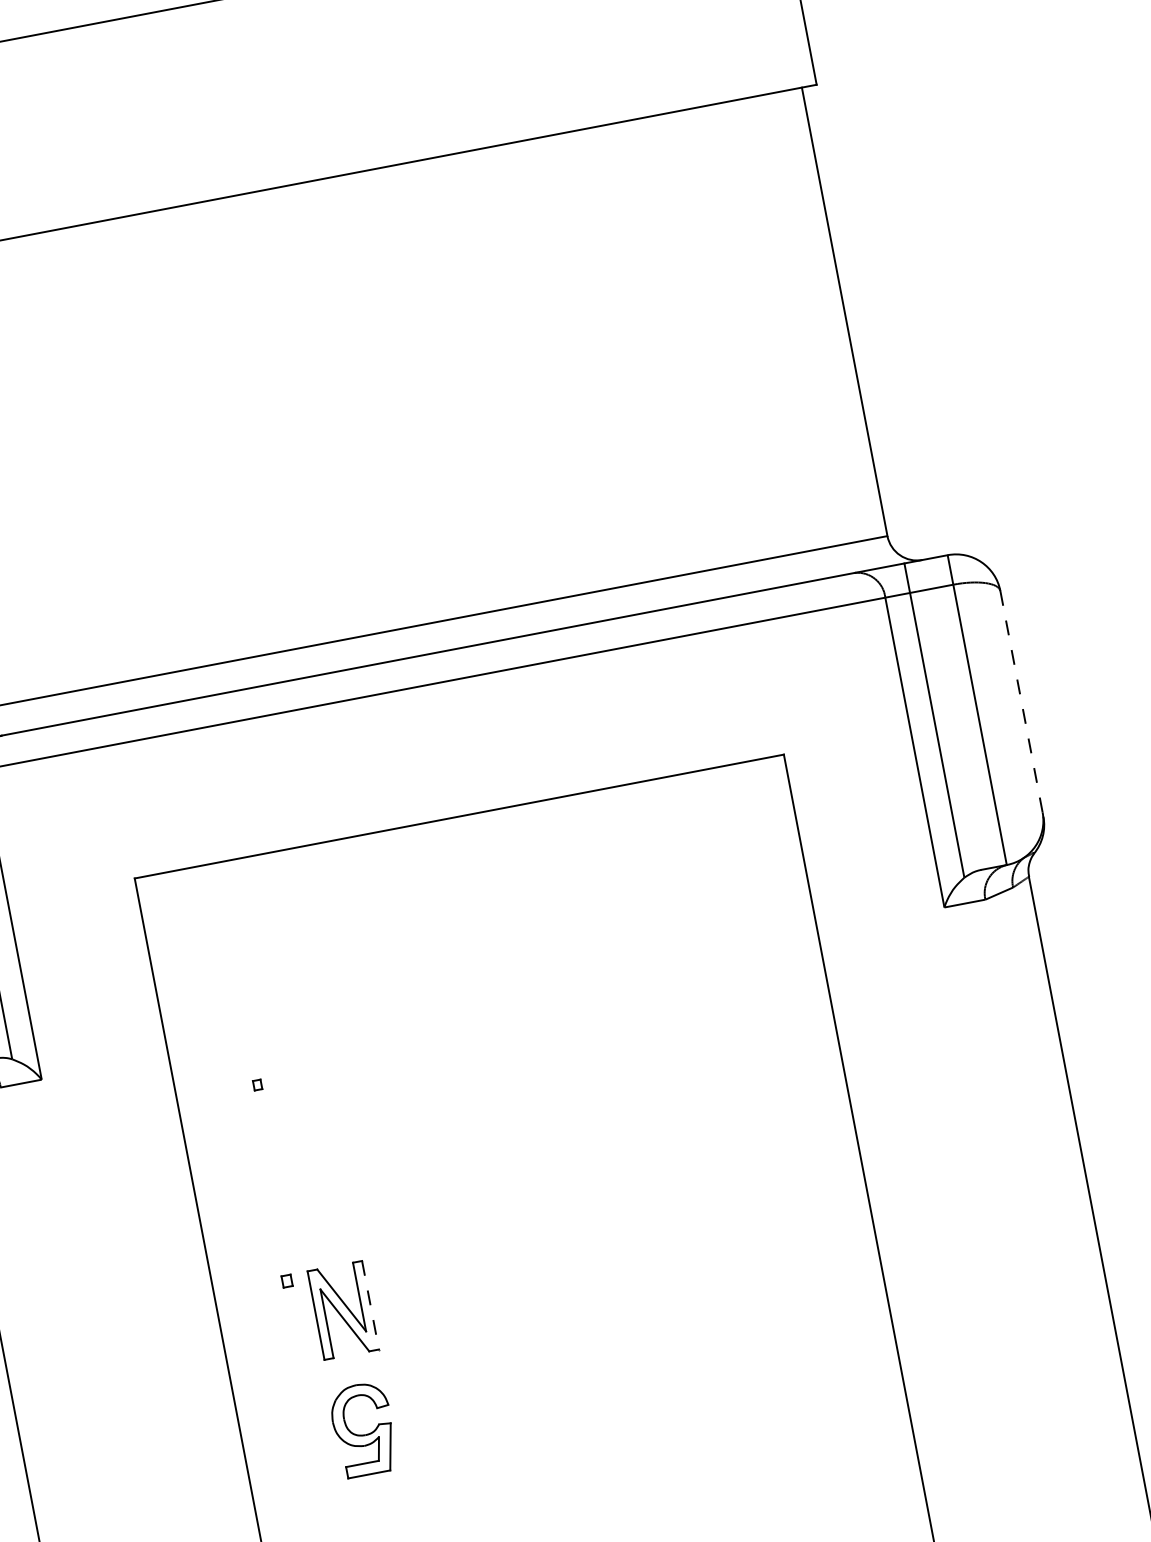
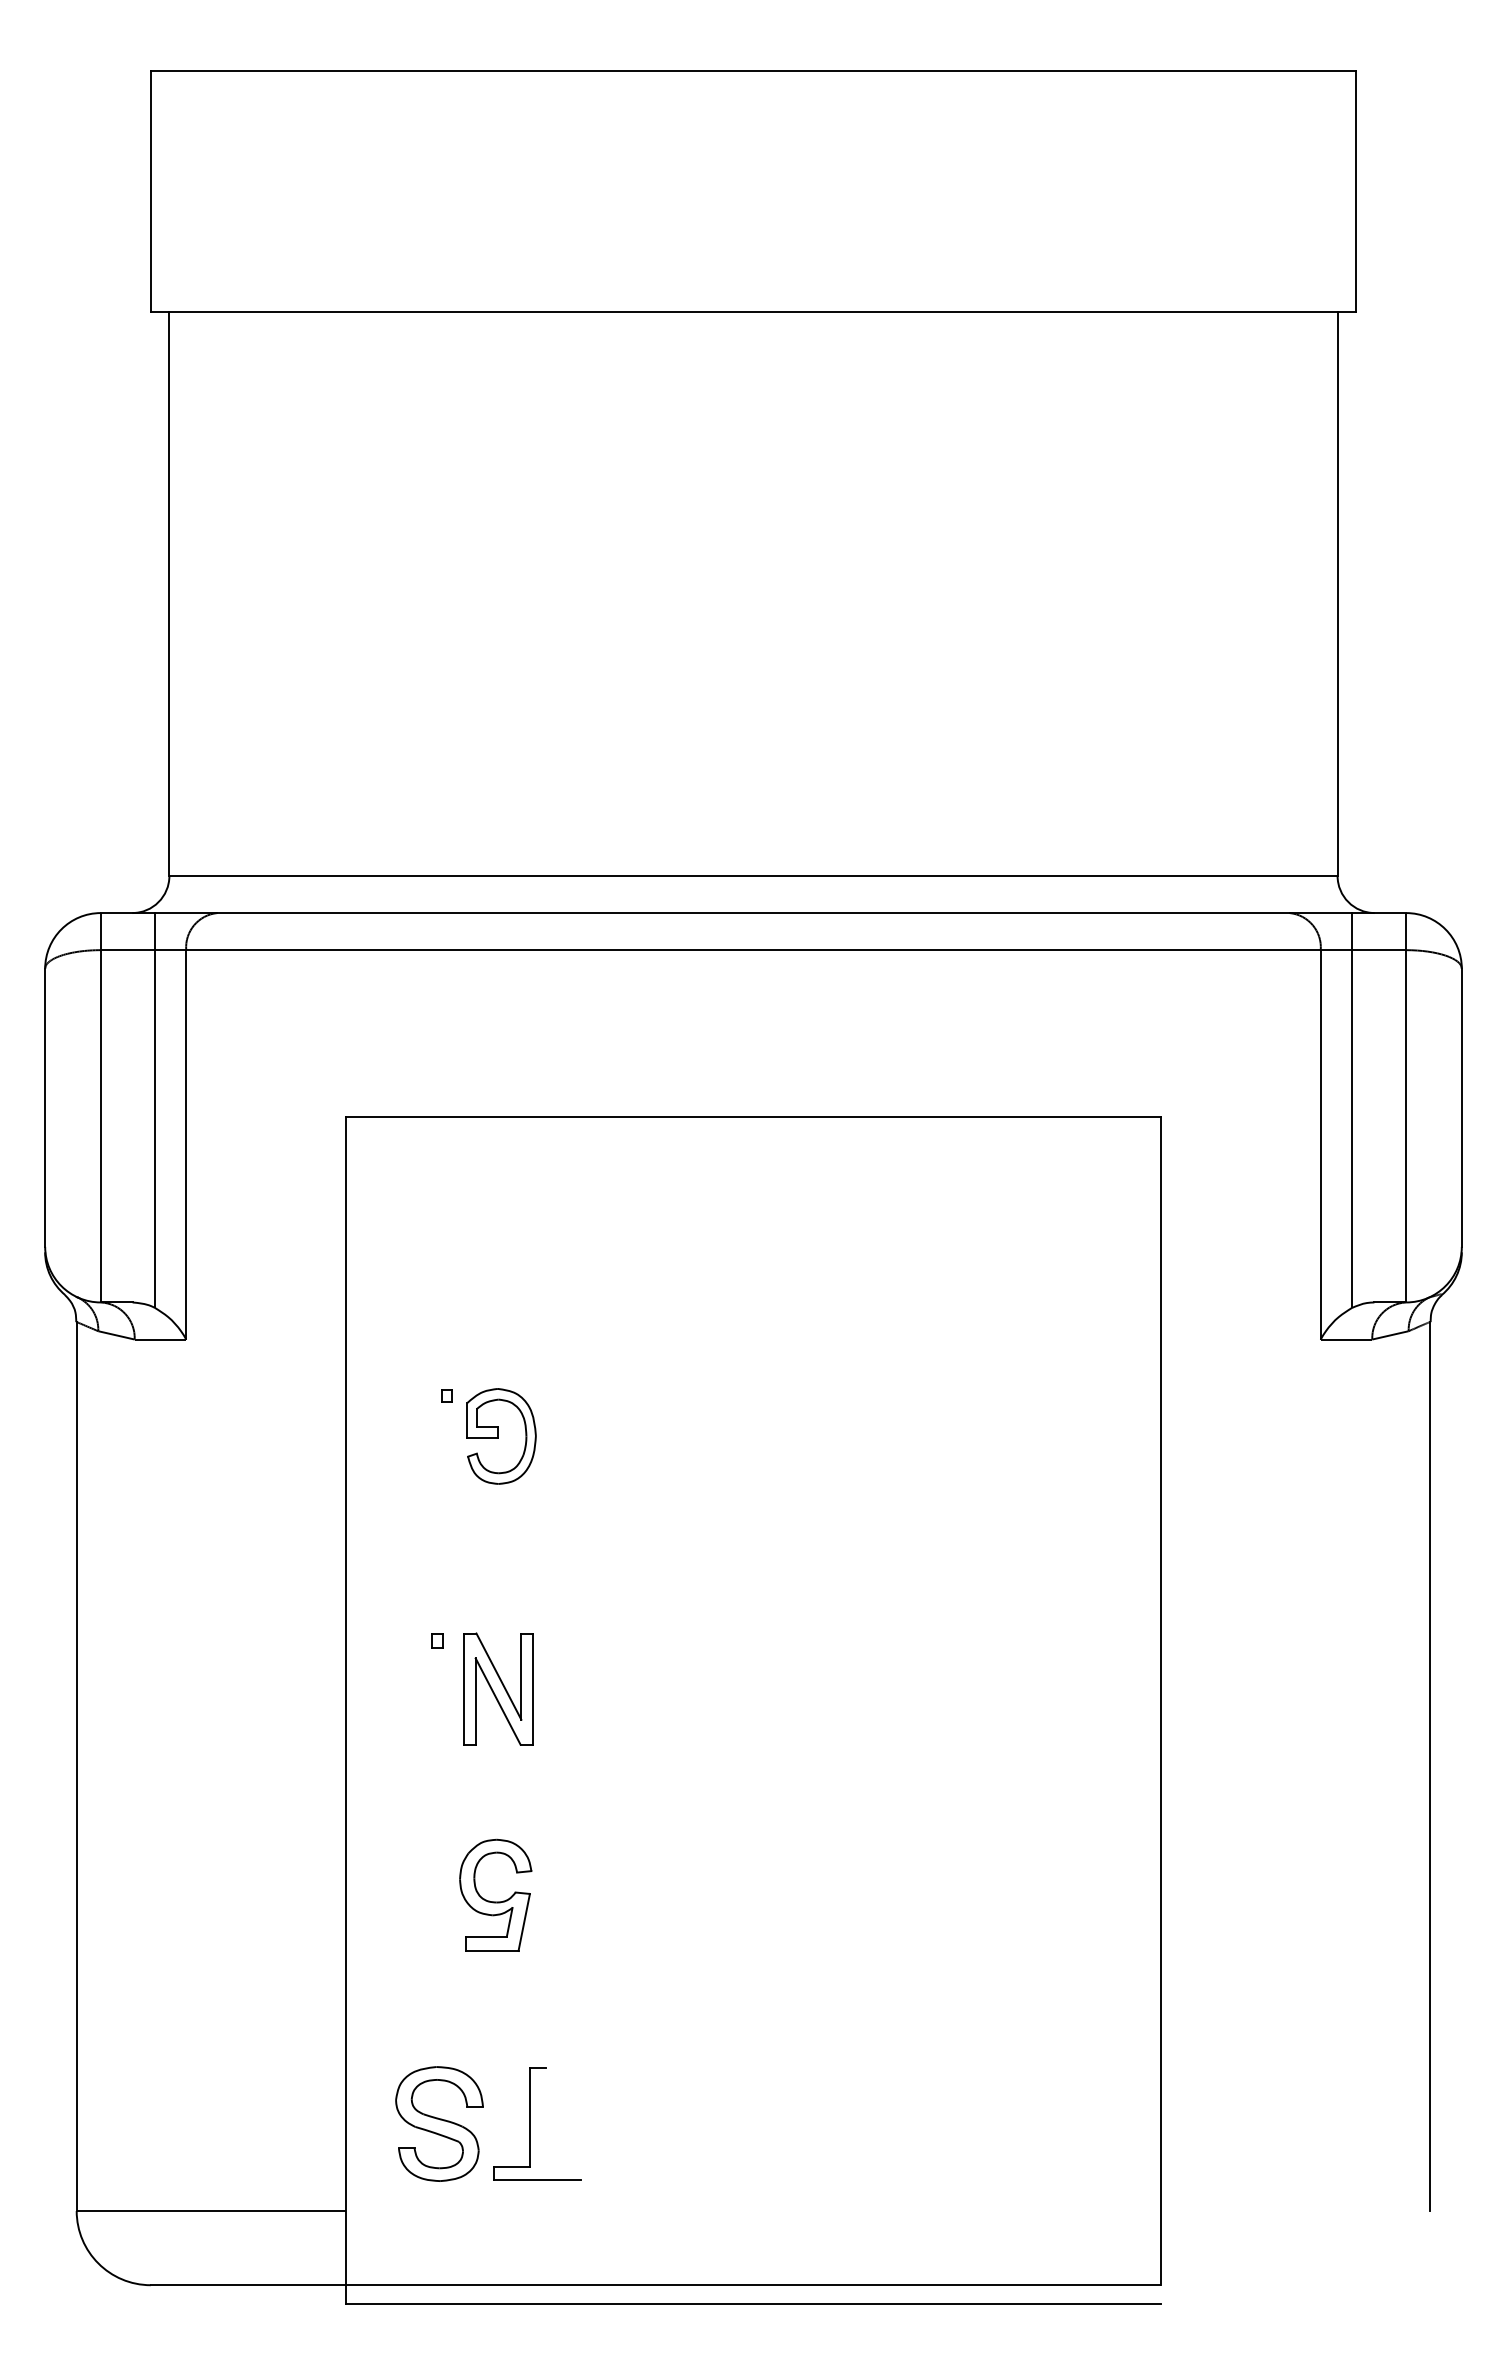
line: (1021, 702) -> (1461, 1108), dashed -> solid
part: (307, 1108) -> (501, 1436), added
line: (370, 1305) -> (532, 1689), dashed -> solid
part: (364, 1434) -> (495, 1901), moved

